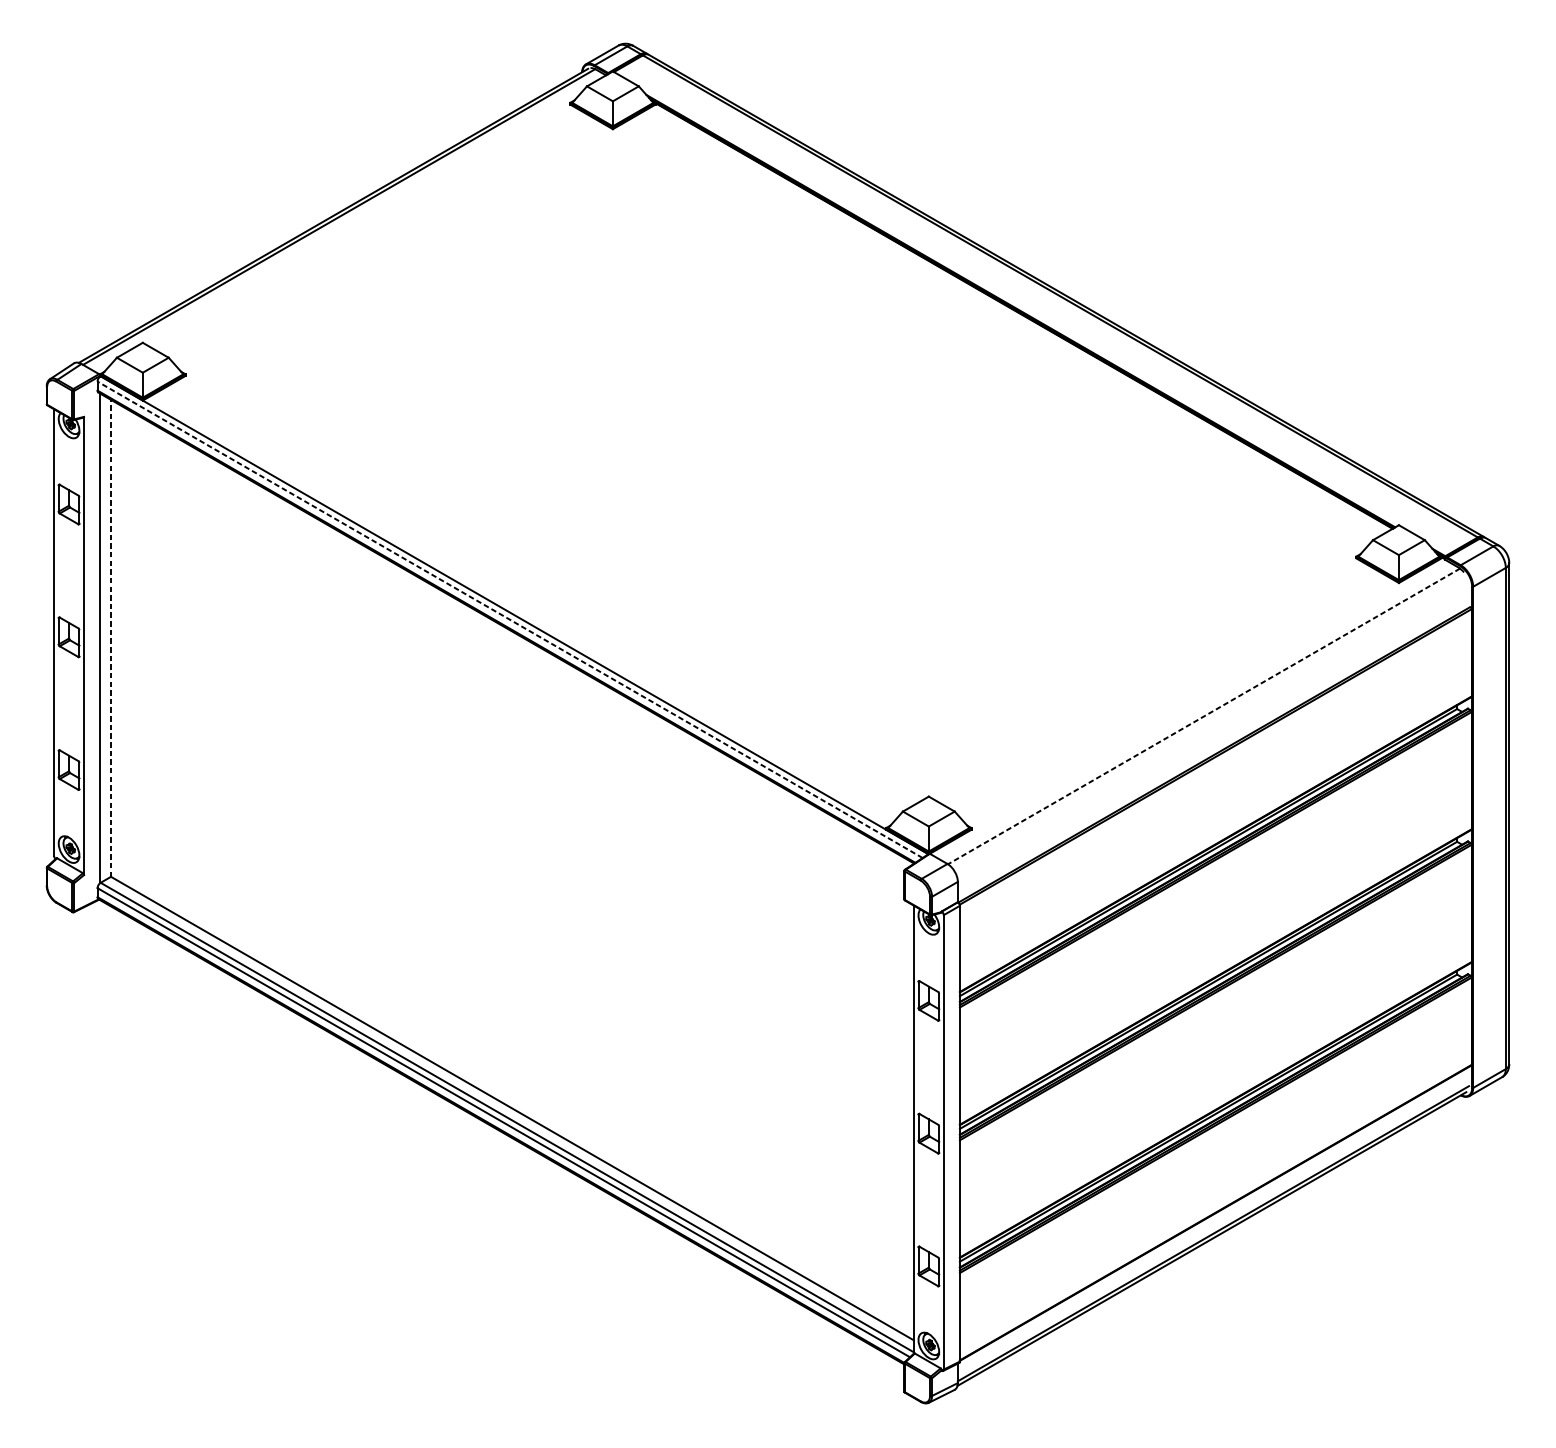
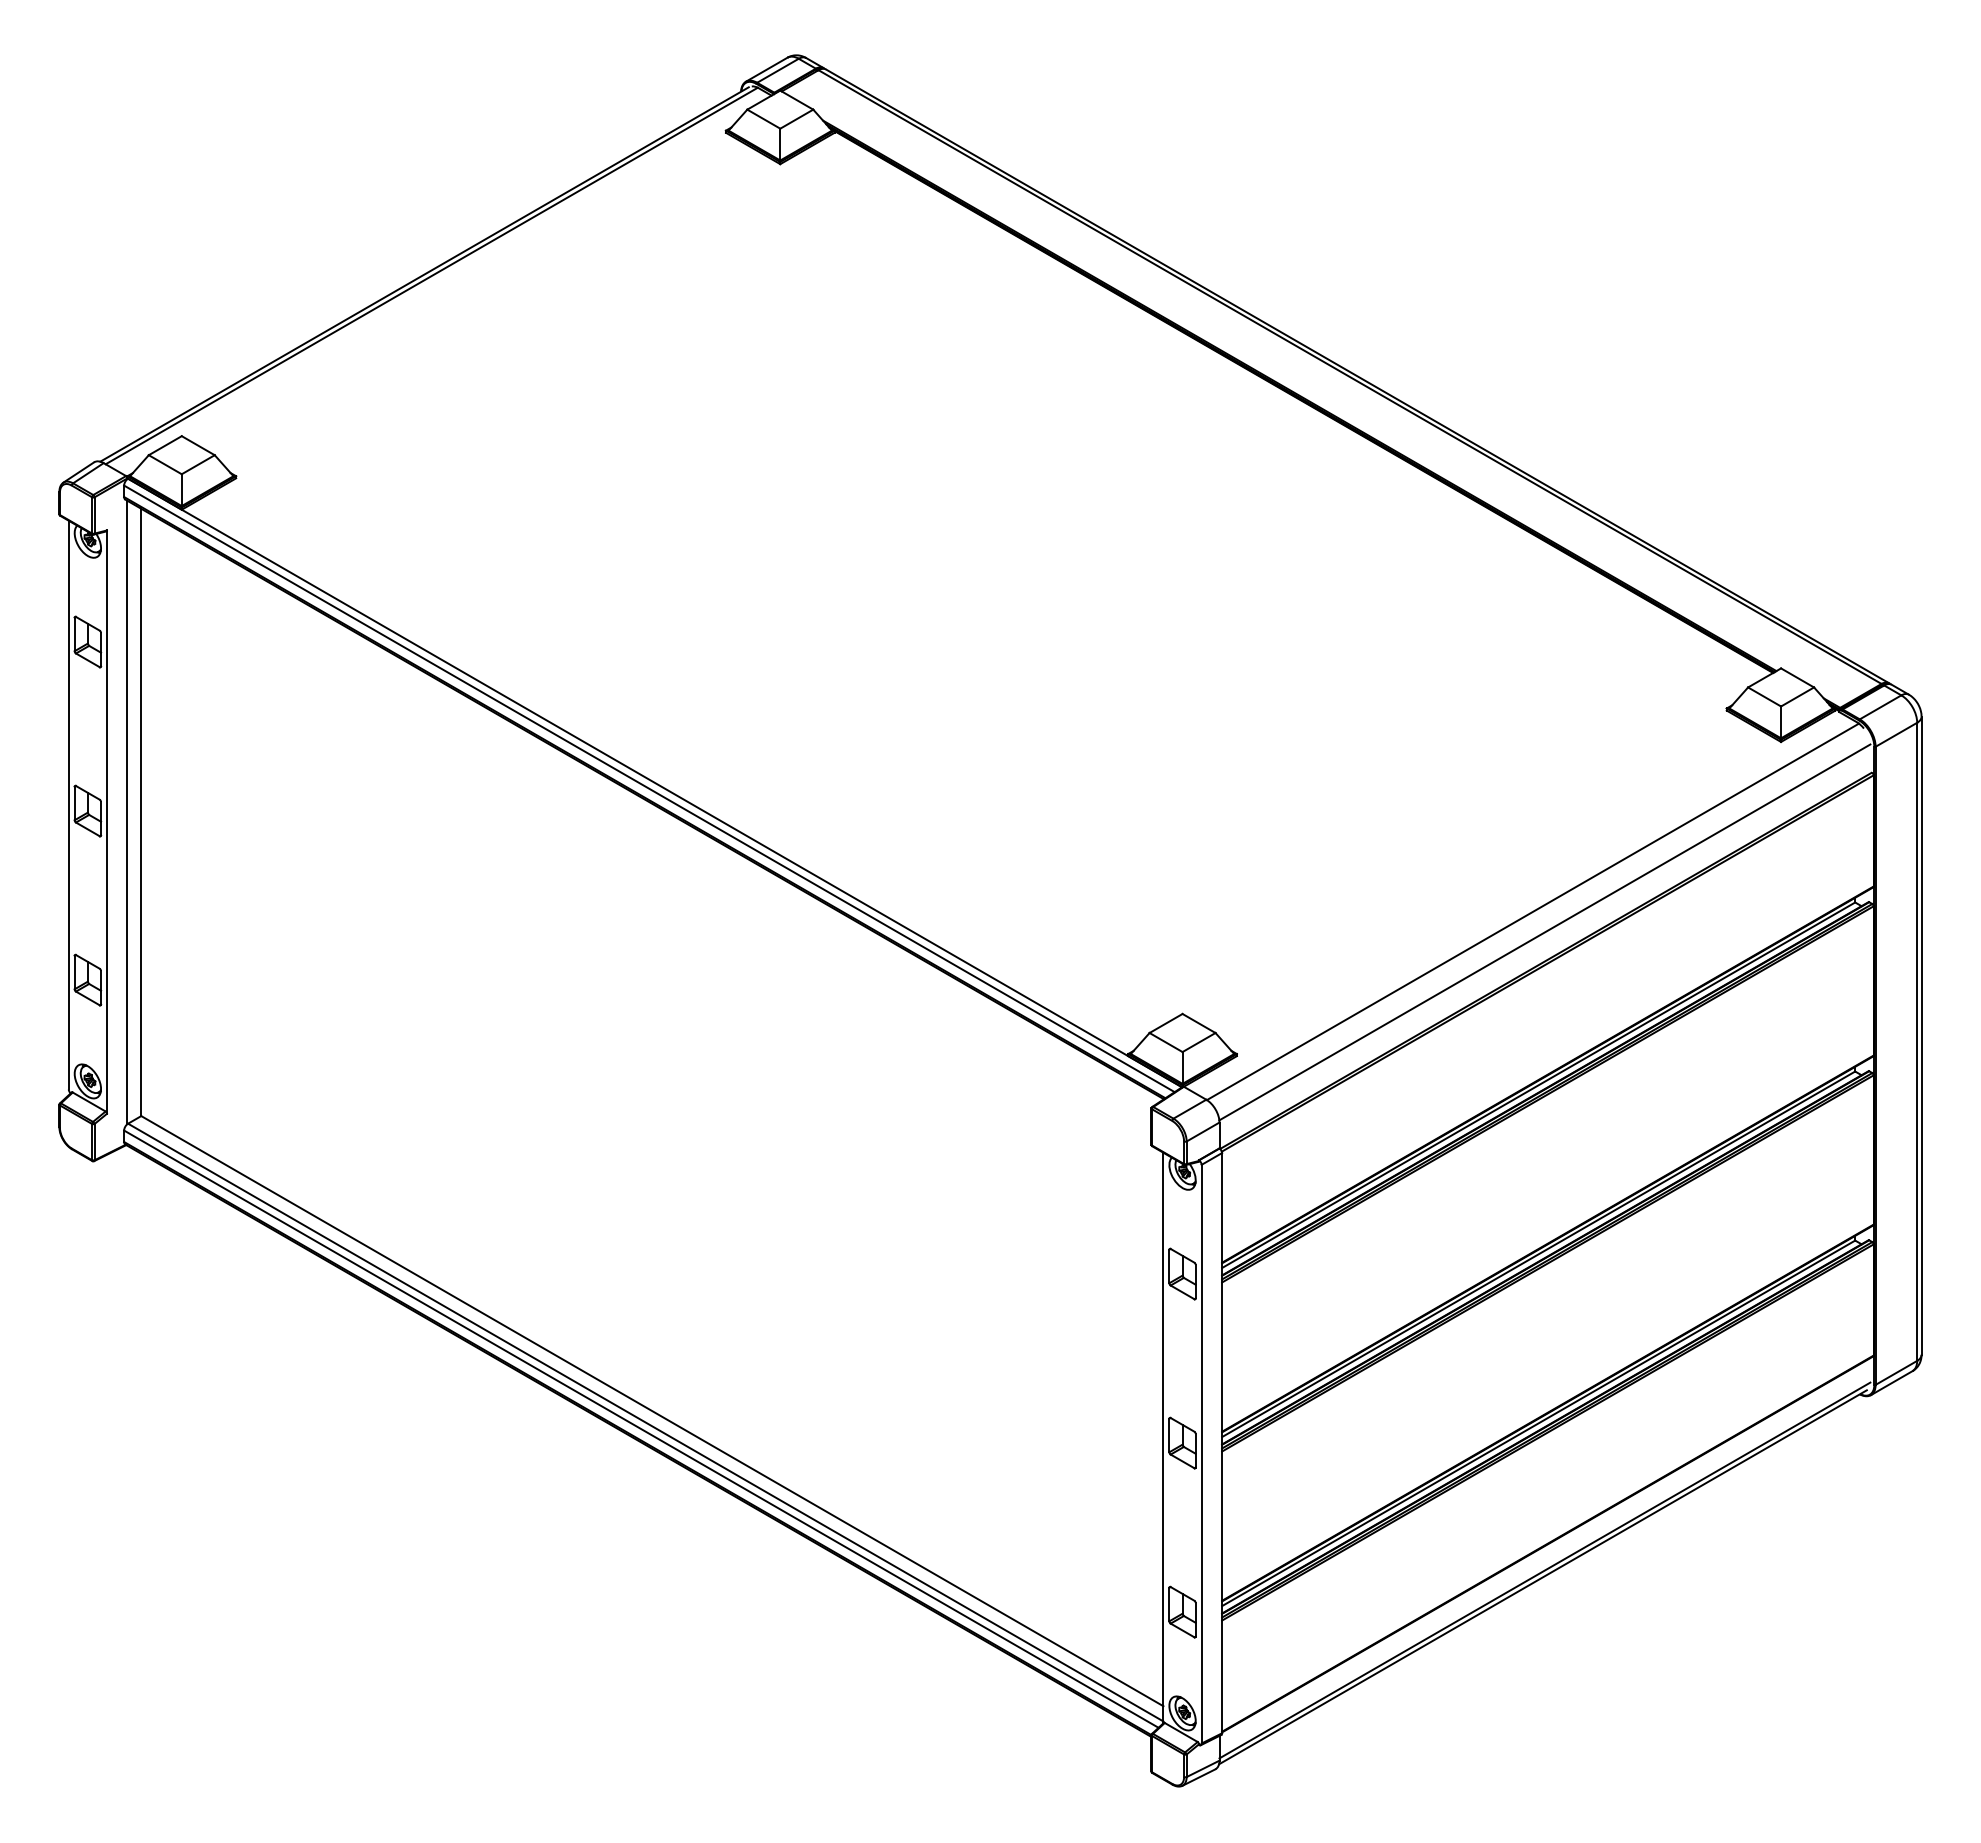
line: (510, 619) -> (649, 788), dashed -> solid
line: (110, 637) -> (140, 811), dashed -> solid
line: (1203, 716) -> (1532, 912), dashed -> solid
line: (1213, 732) -> (1544, 932), added

